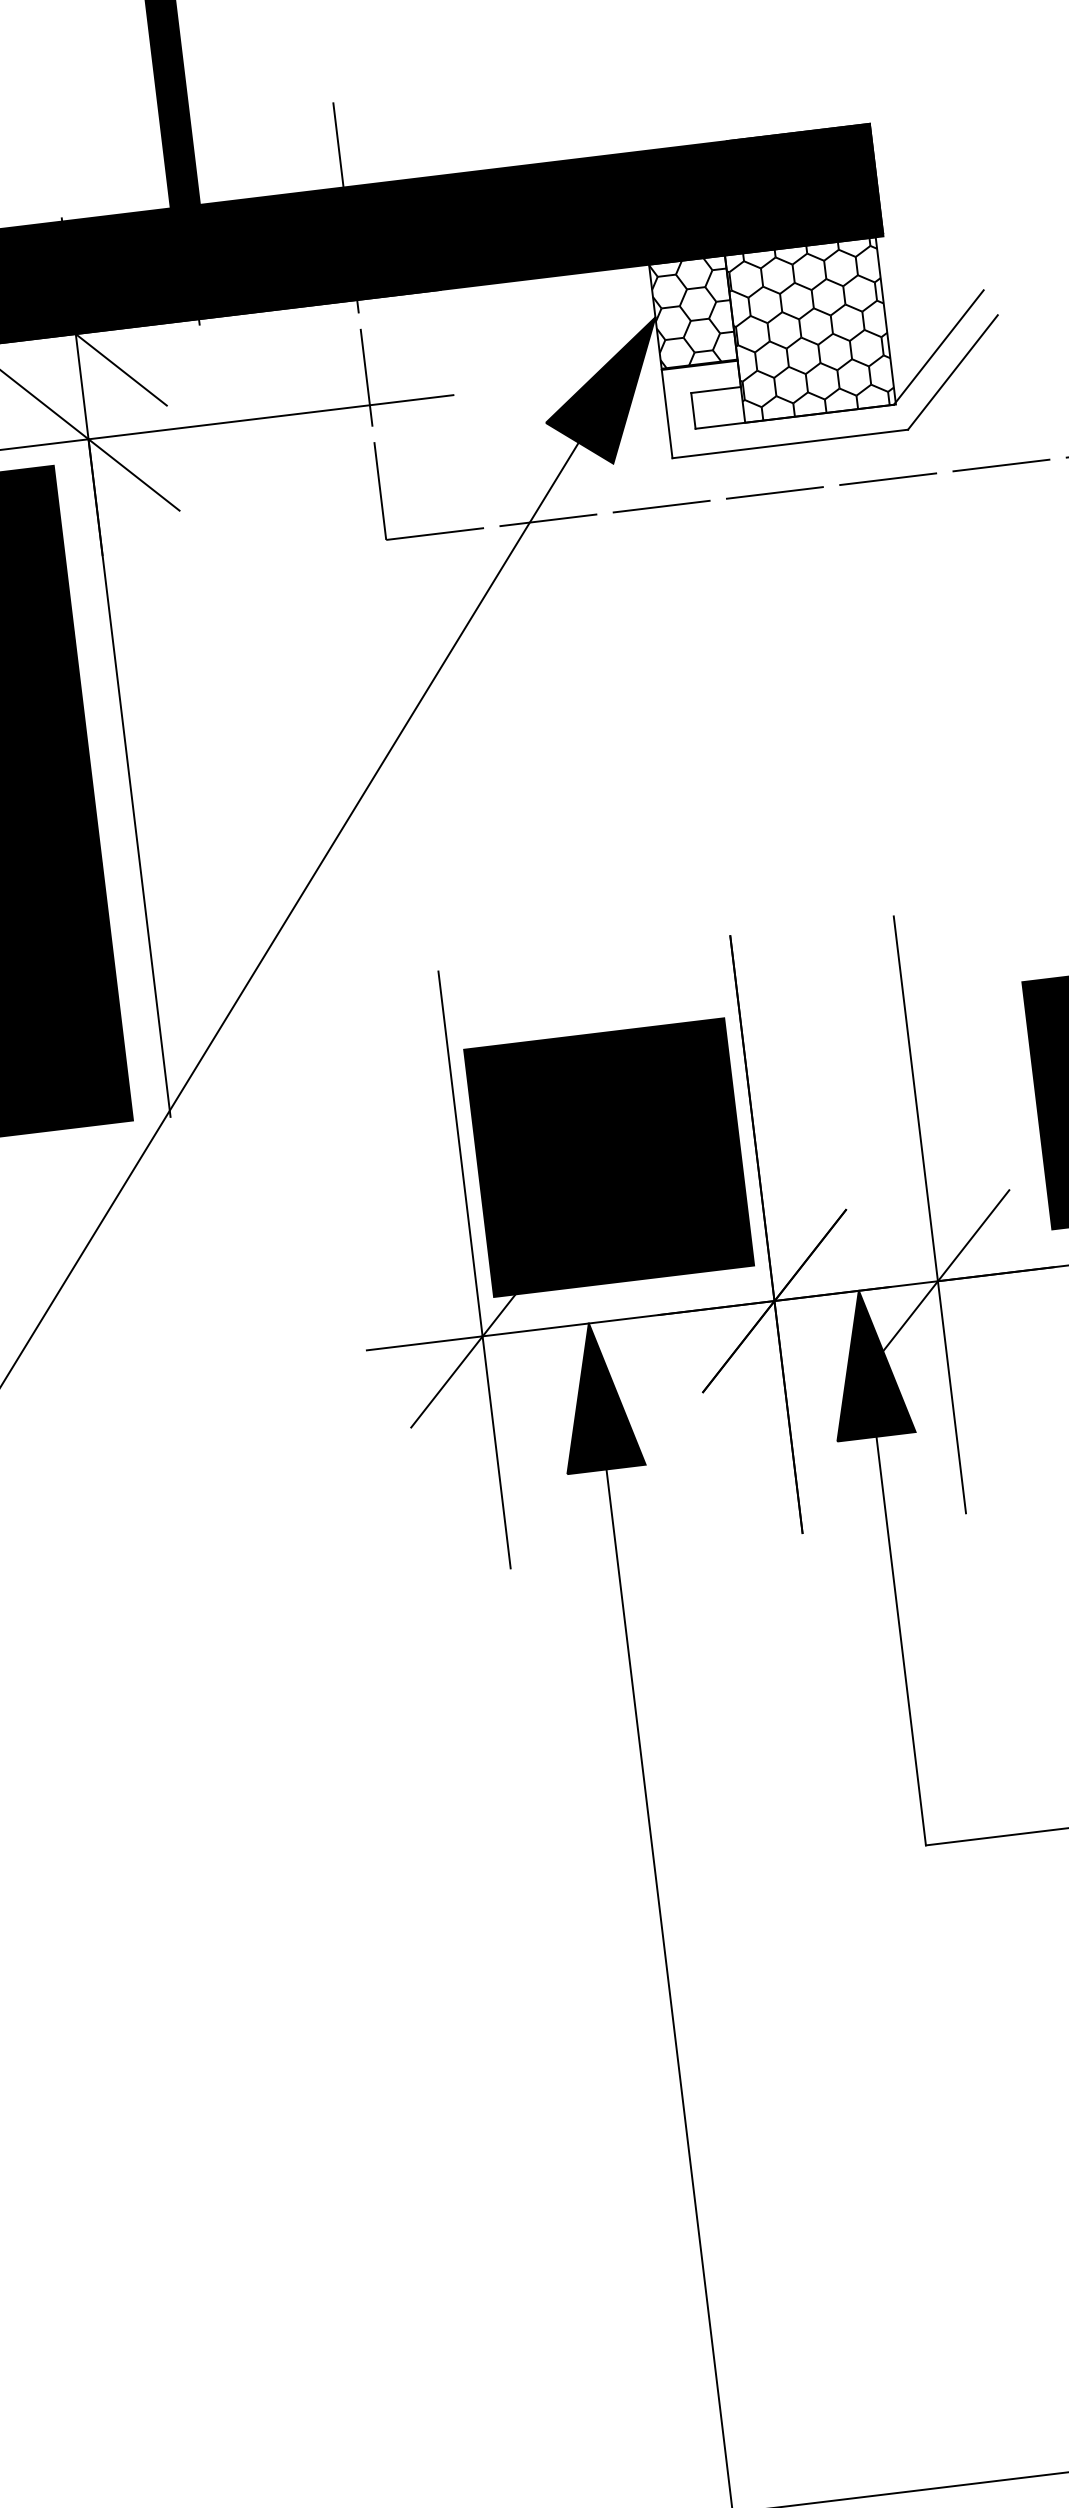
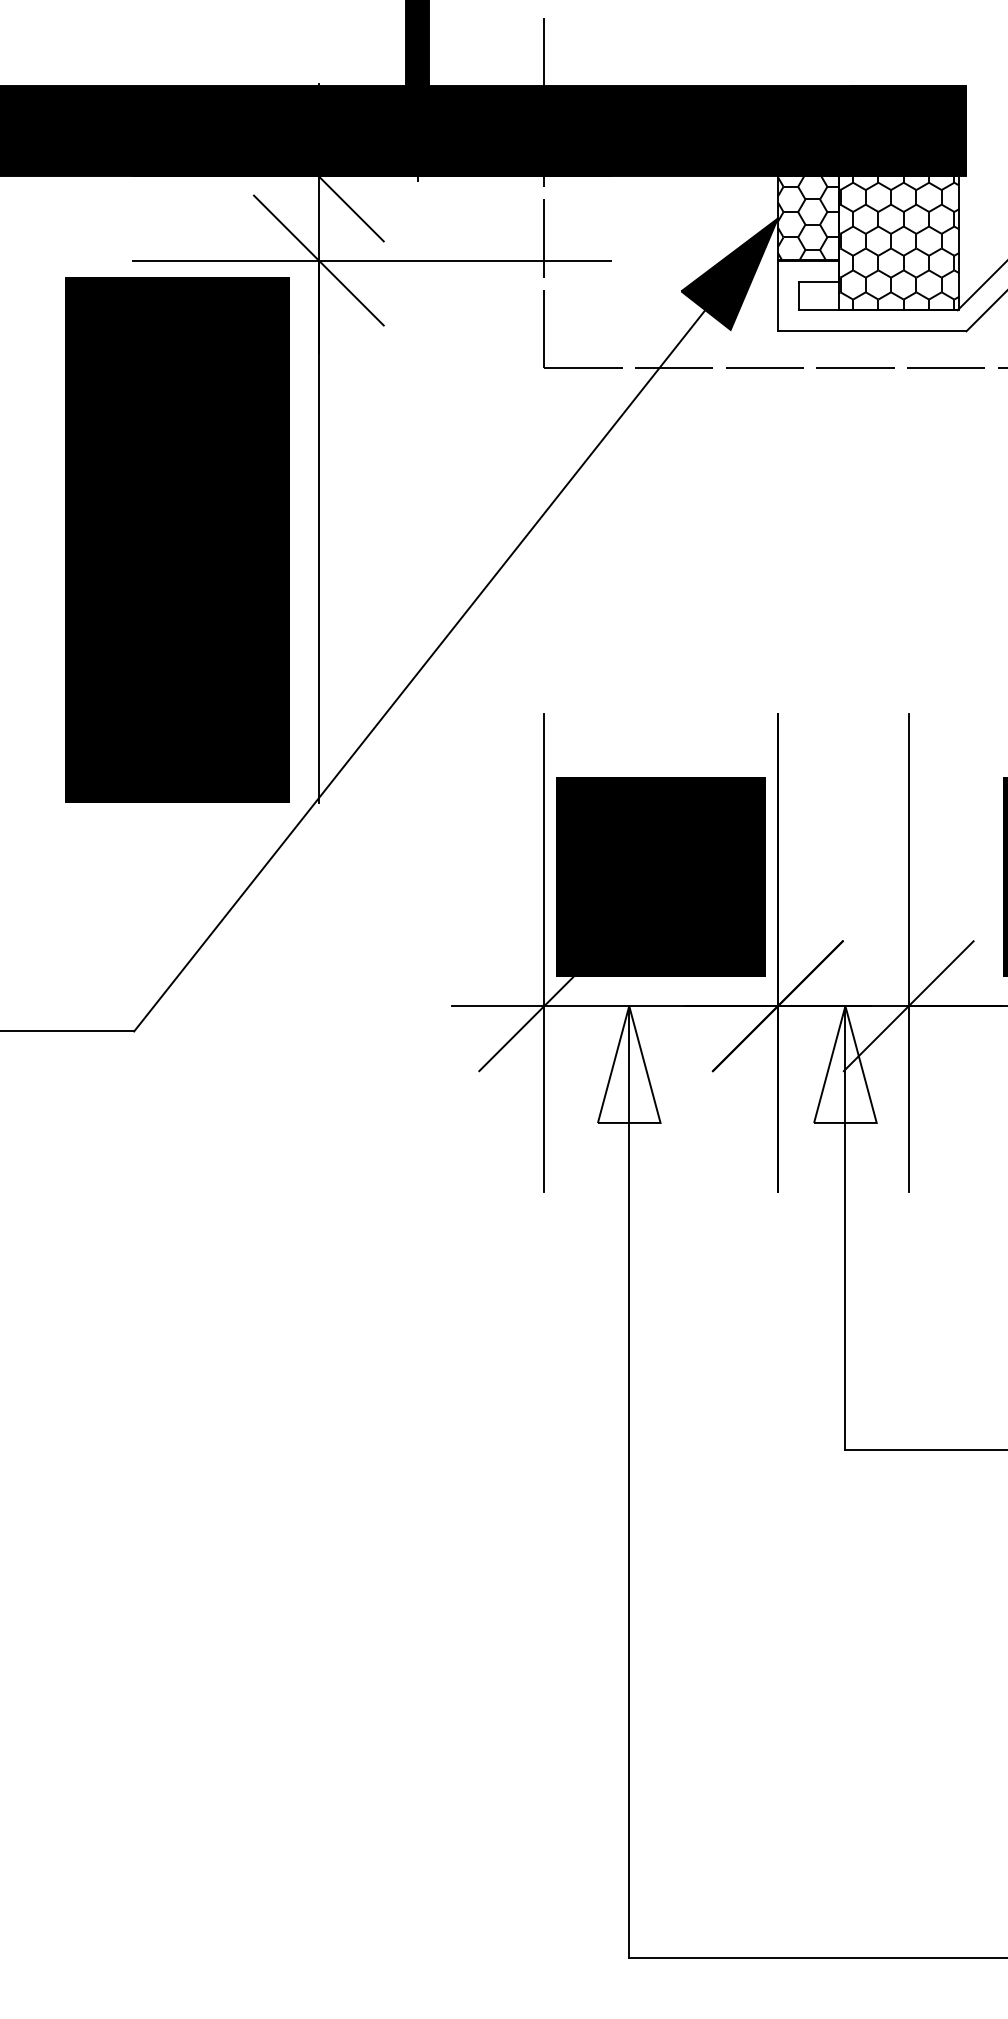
fill: (867, 1363) -> (845, 1064), removed
fill: (596, 1396) -> (628, 1064), removed

